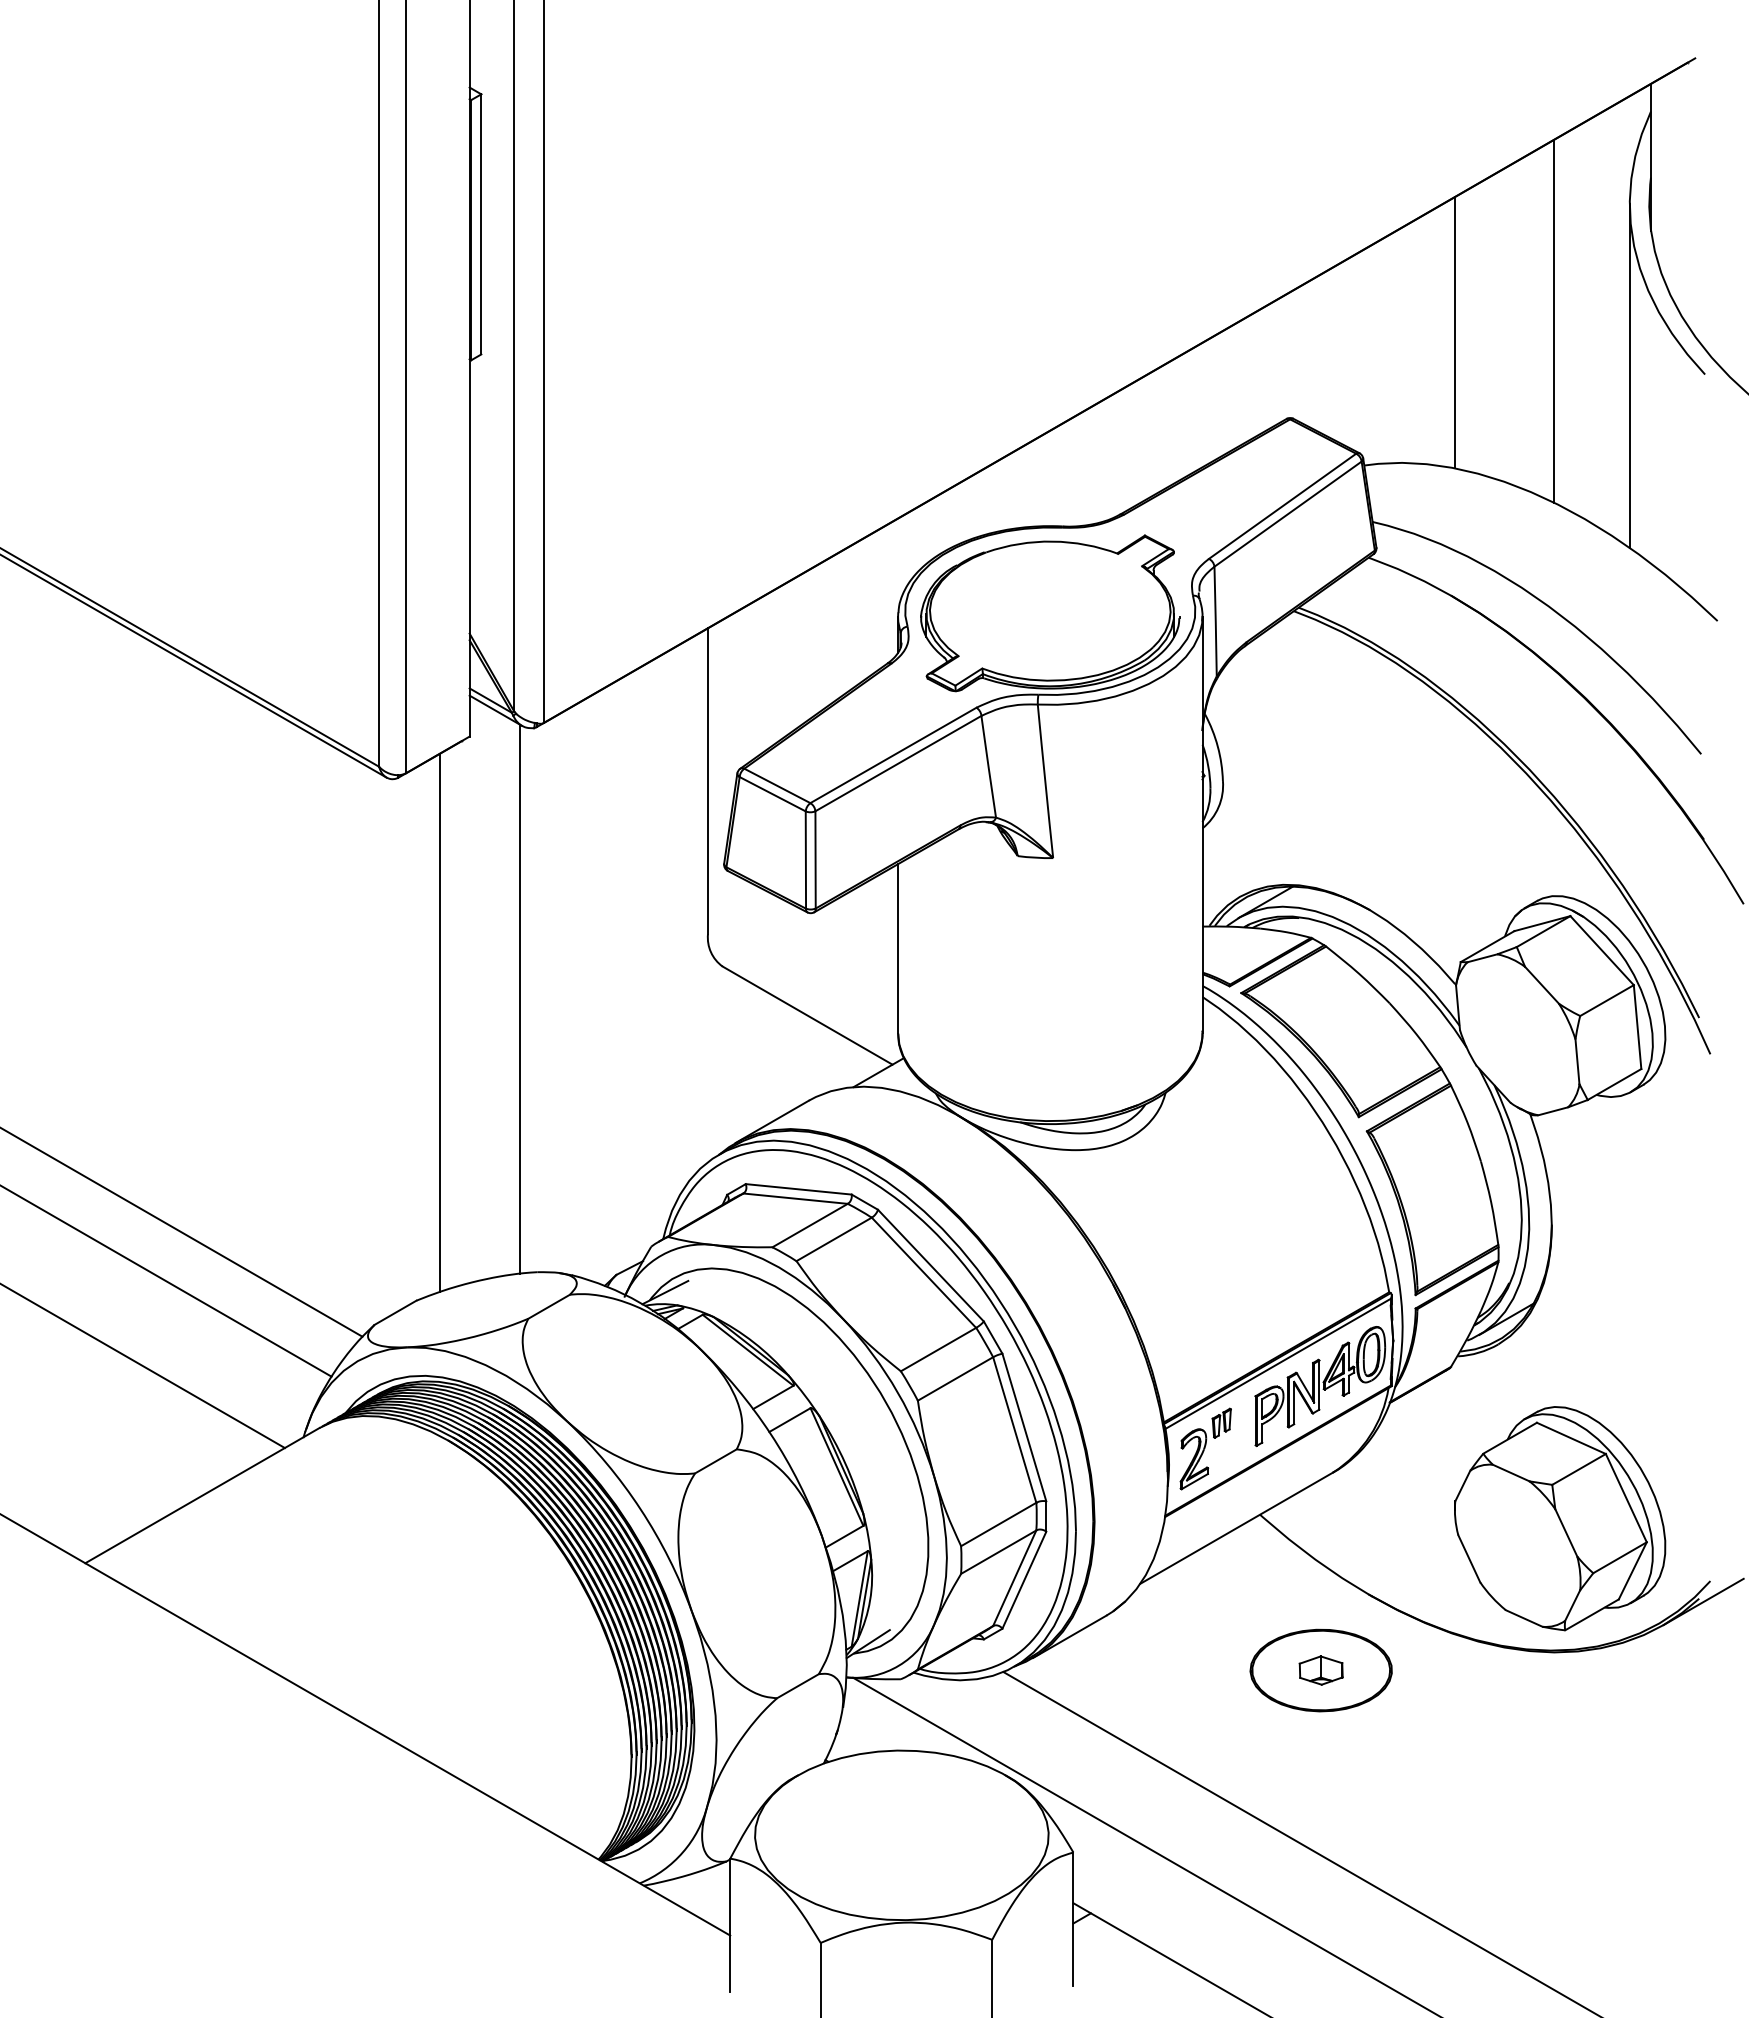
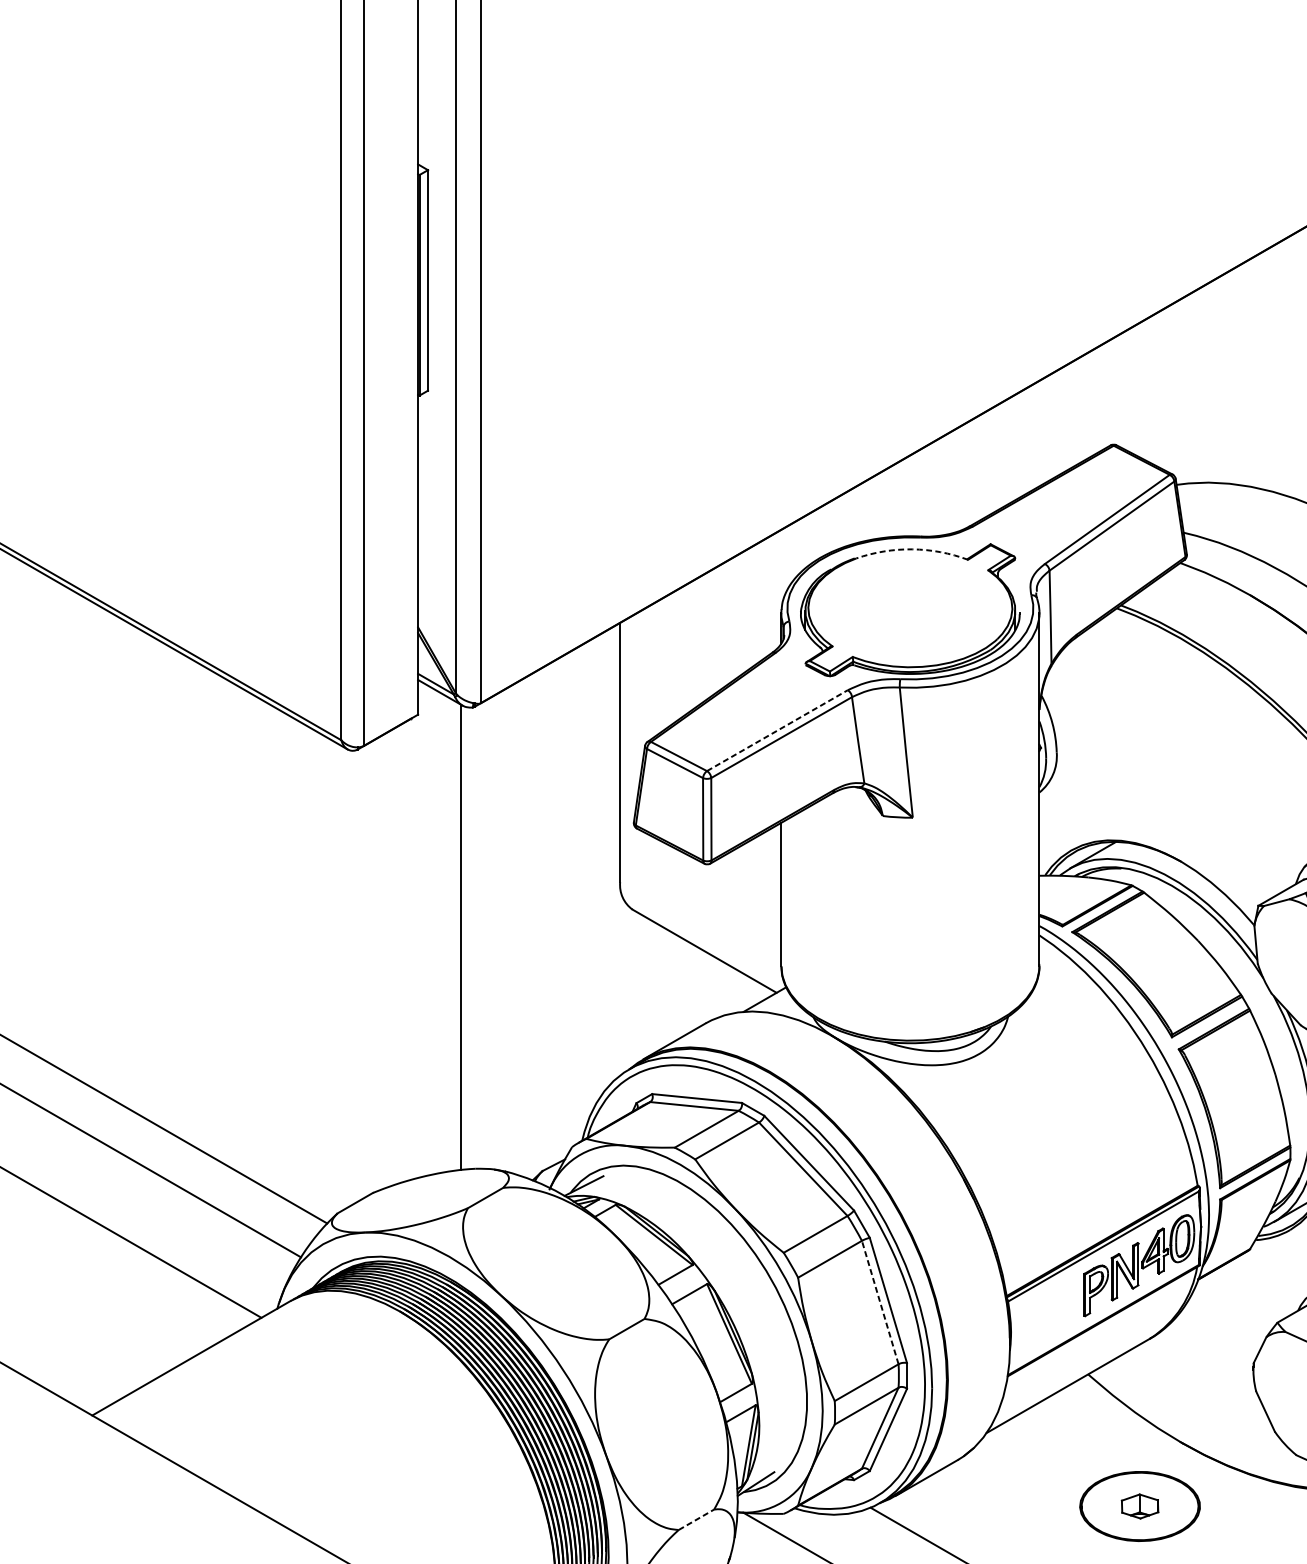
line: (1455, 332) -> (1253, 372), removed
arc: (1052, 541) -> (912, 549), solid -> dashed
line: (893, 755) -> (777, 730), solid -> dashed
line: (440, 1022) -> (393, 957), removed
line: (1014, 1430) -> (880, 1302), solid -> dashed
part: (1205, 1448) -> (1041, 1318), removed
line: (798, 1685) -> (696, 1519), solid -> dashed

